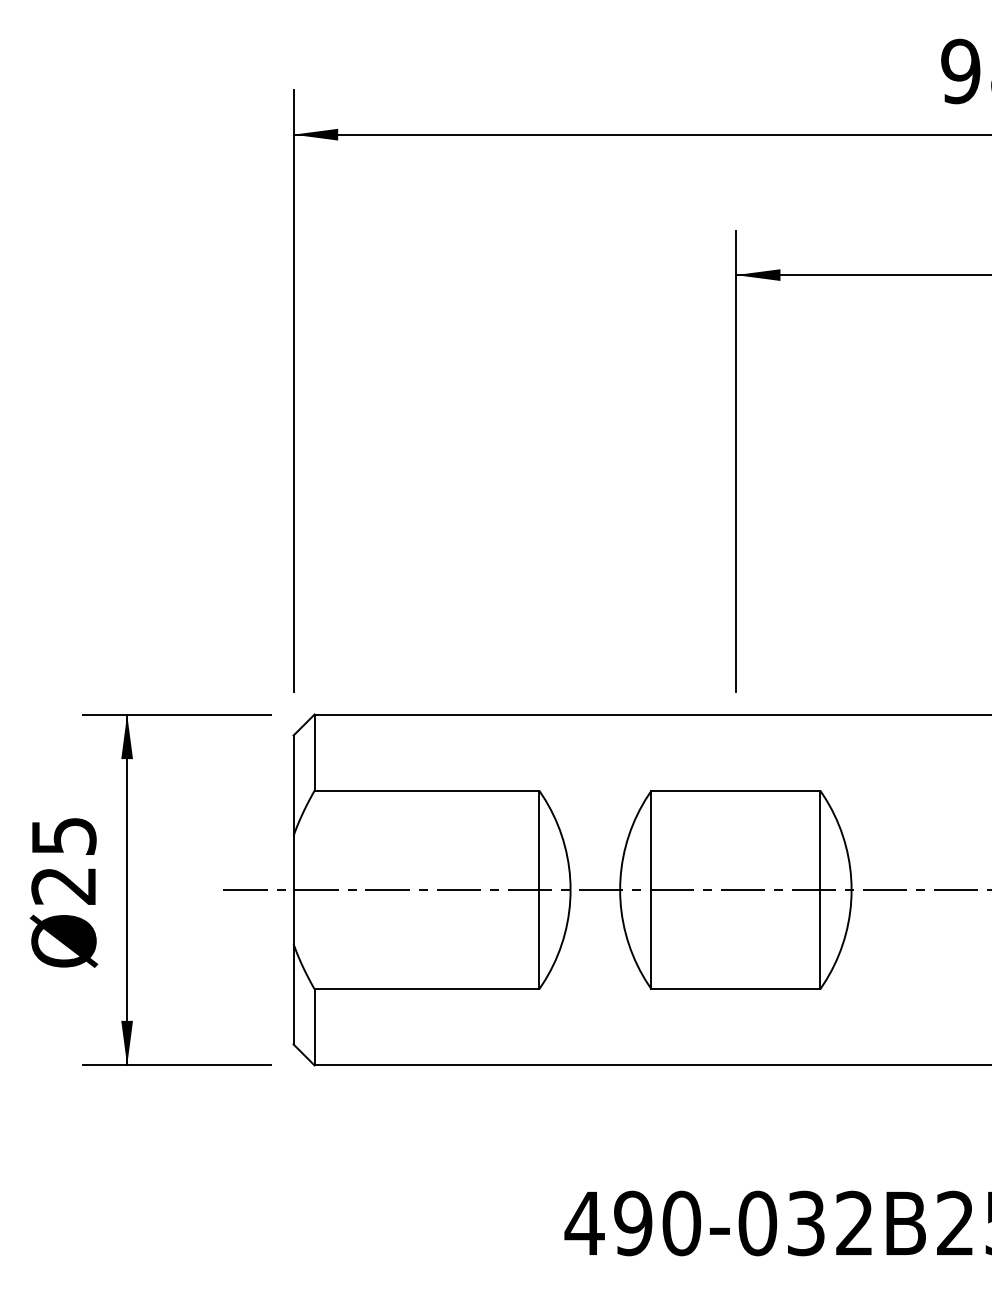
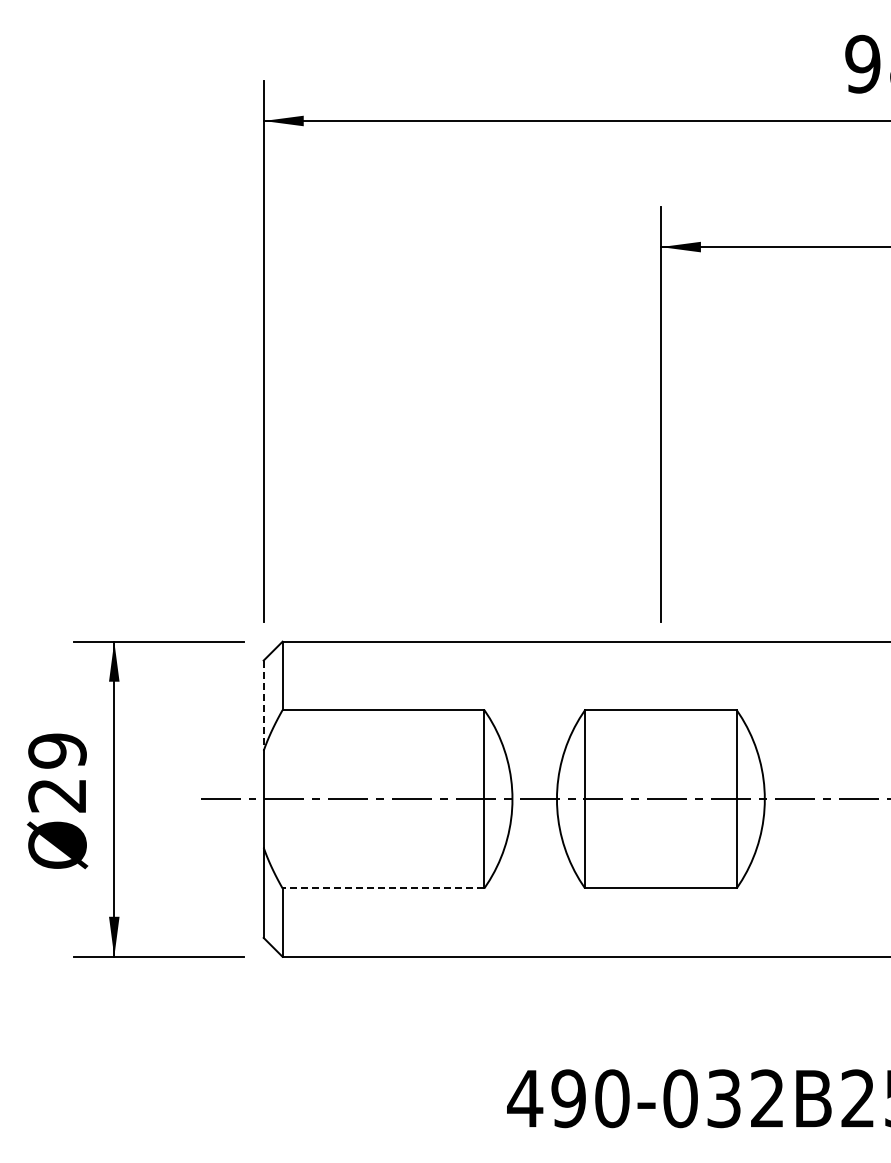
line: (293, 786) -> (263, 706), solid -> dashed
text: (63, 835) -> (57, 750), Ø25 -> Ø29
line: (426, 989) -> (383, 888), solid -> dashed

